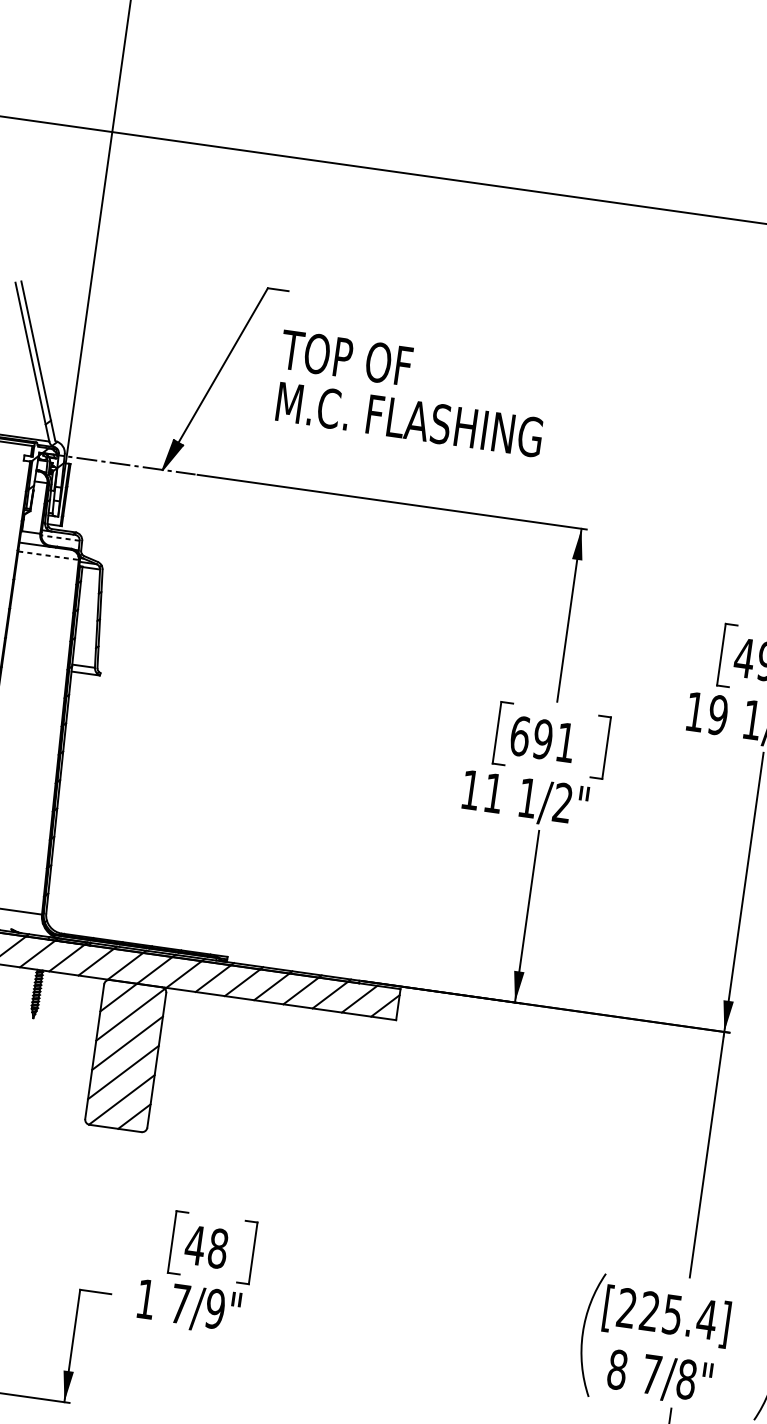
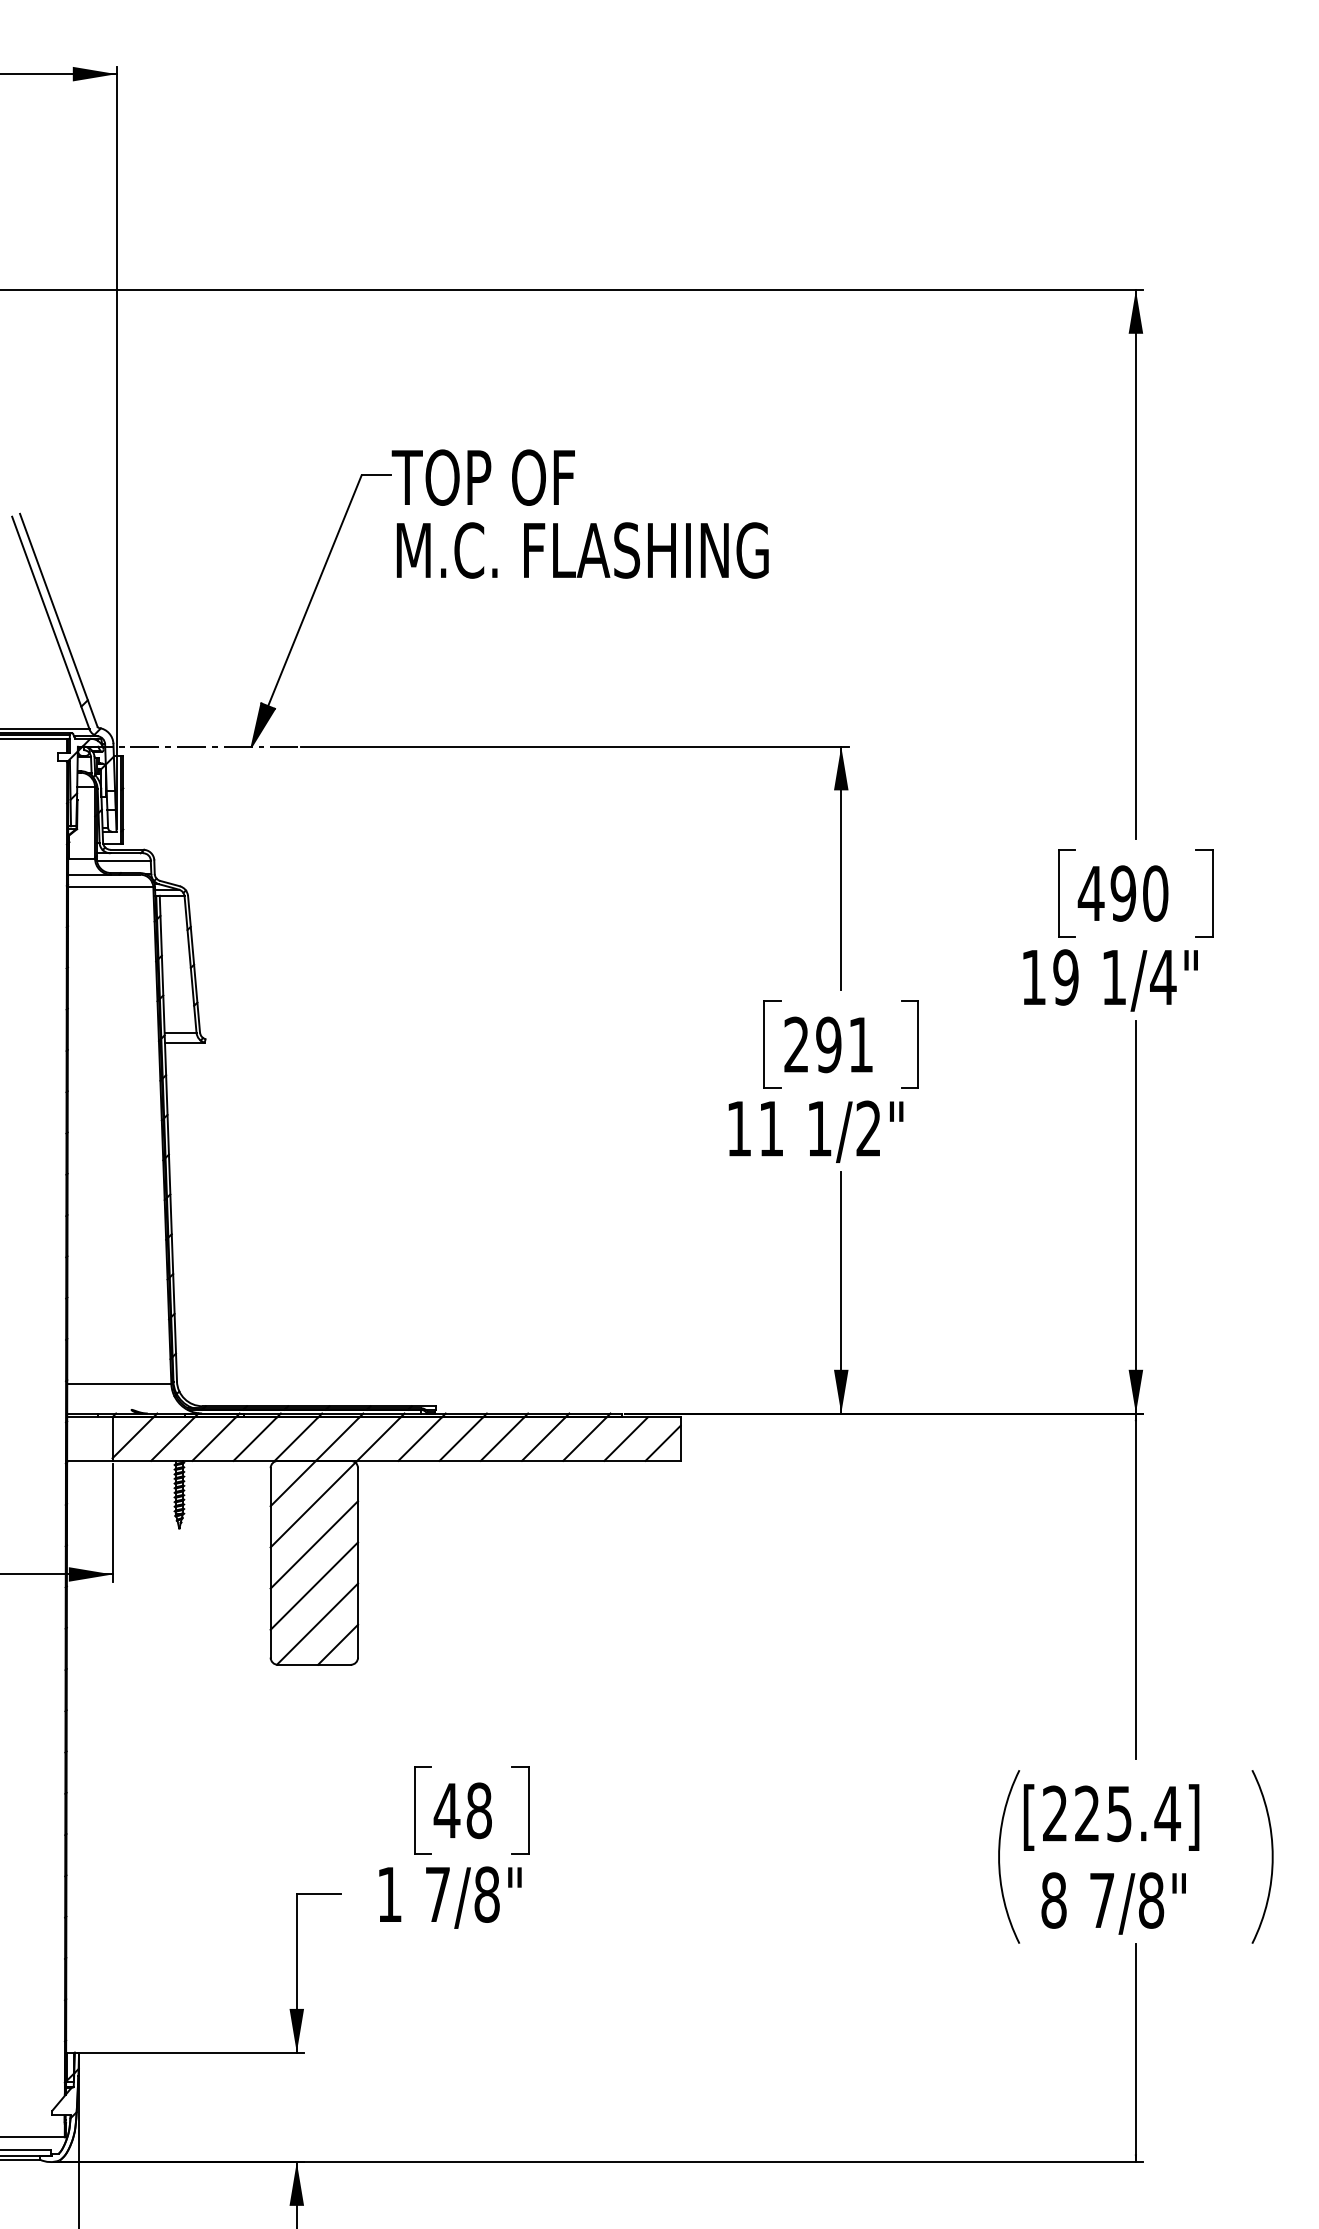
part: (417, 401) -> (590, 523), moved
line: (60, 538) -> (123, 860), dashed -> solid
line: (48, 555) -> (110, 887), dashed -> solid
text: (520, 735) -> (796, 1044), 691 -> 291
text: (214, 1308) -> (486, 1894), 7/9" -> 7/8"

